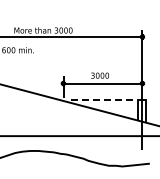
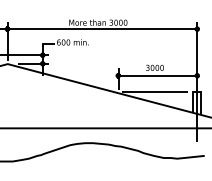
line: (99, 100) -> (154, 92), dashed -> solid

